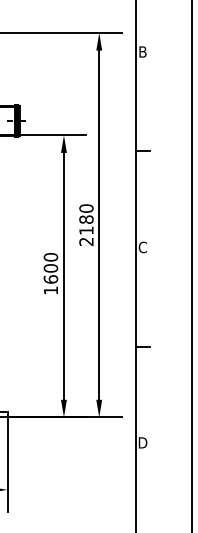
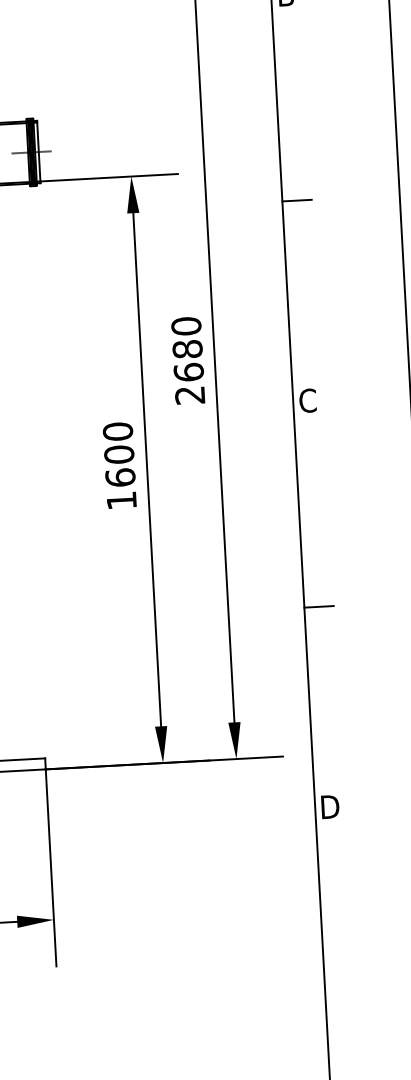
text: (86, 230) -> (188, 371), 2180 -> 2680

